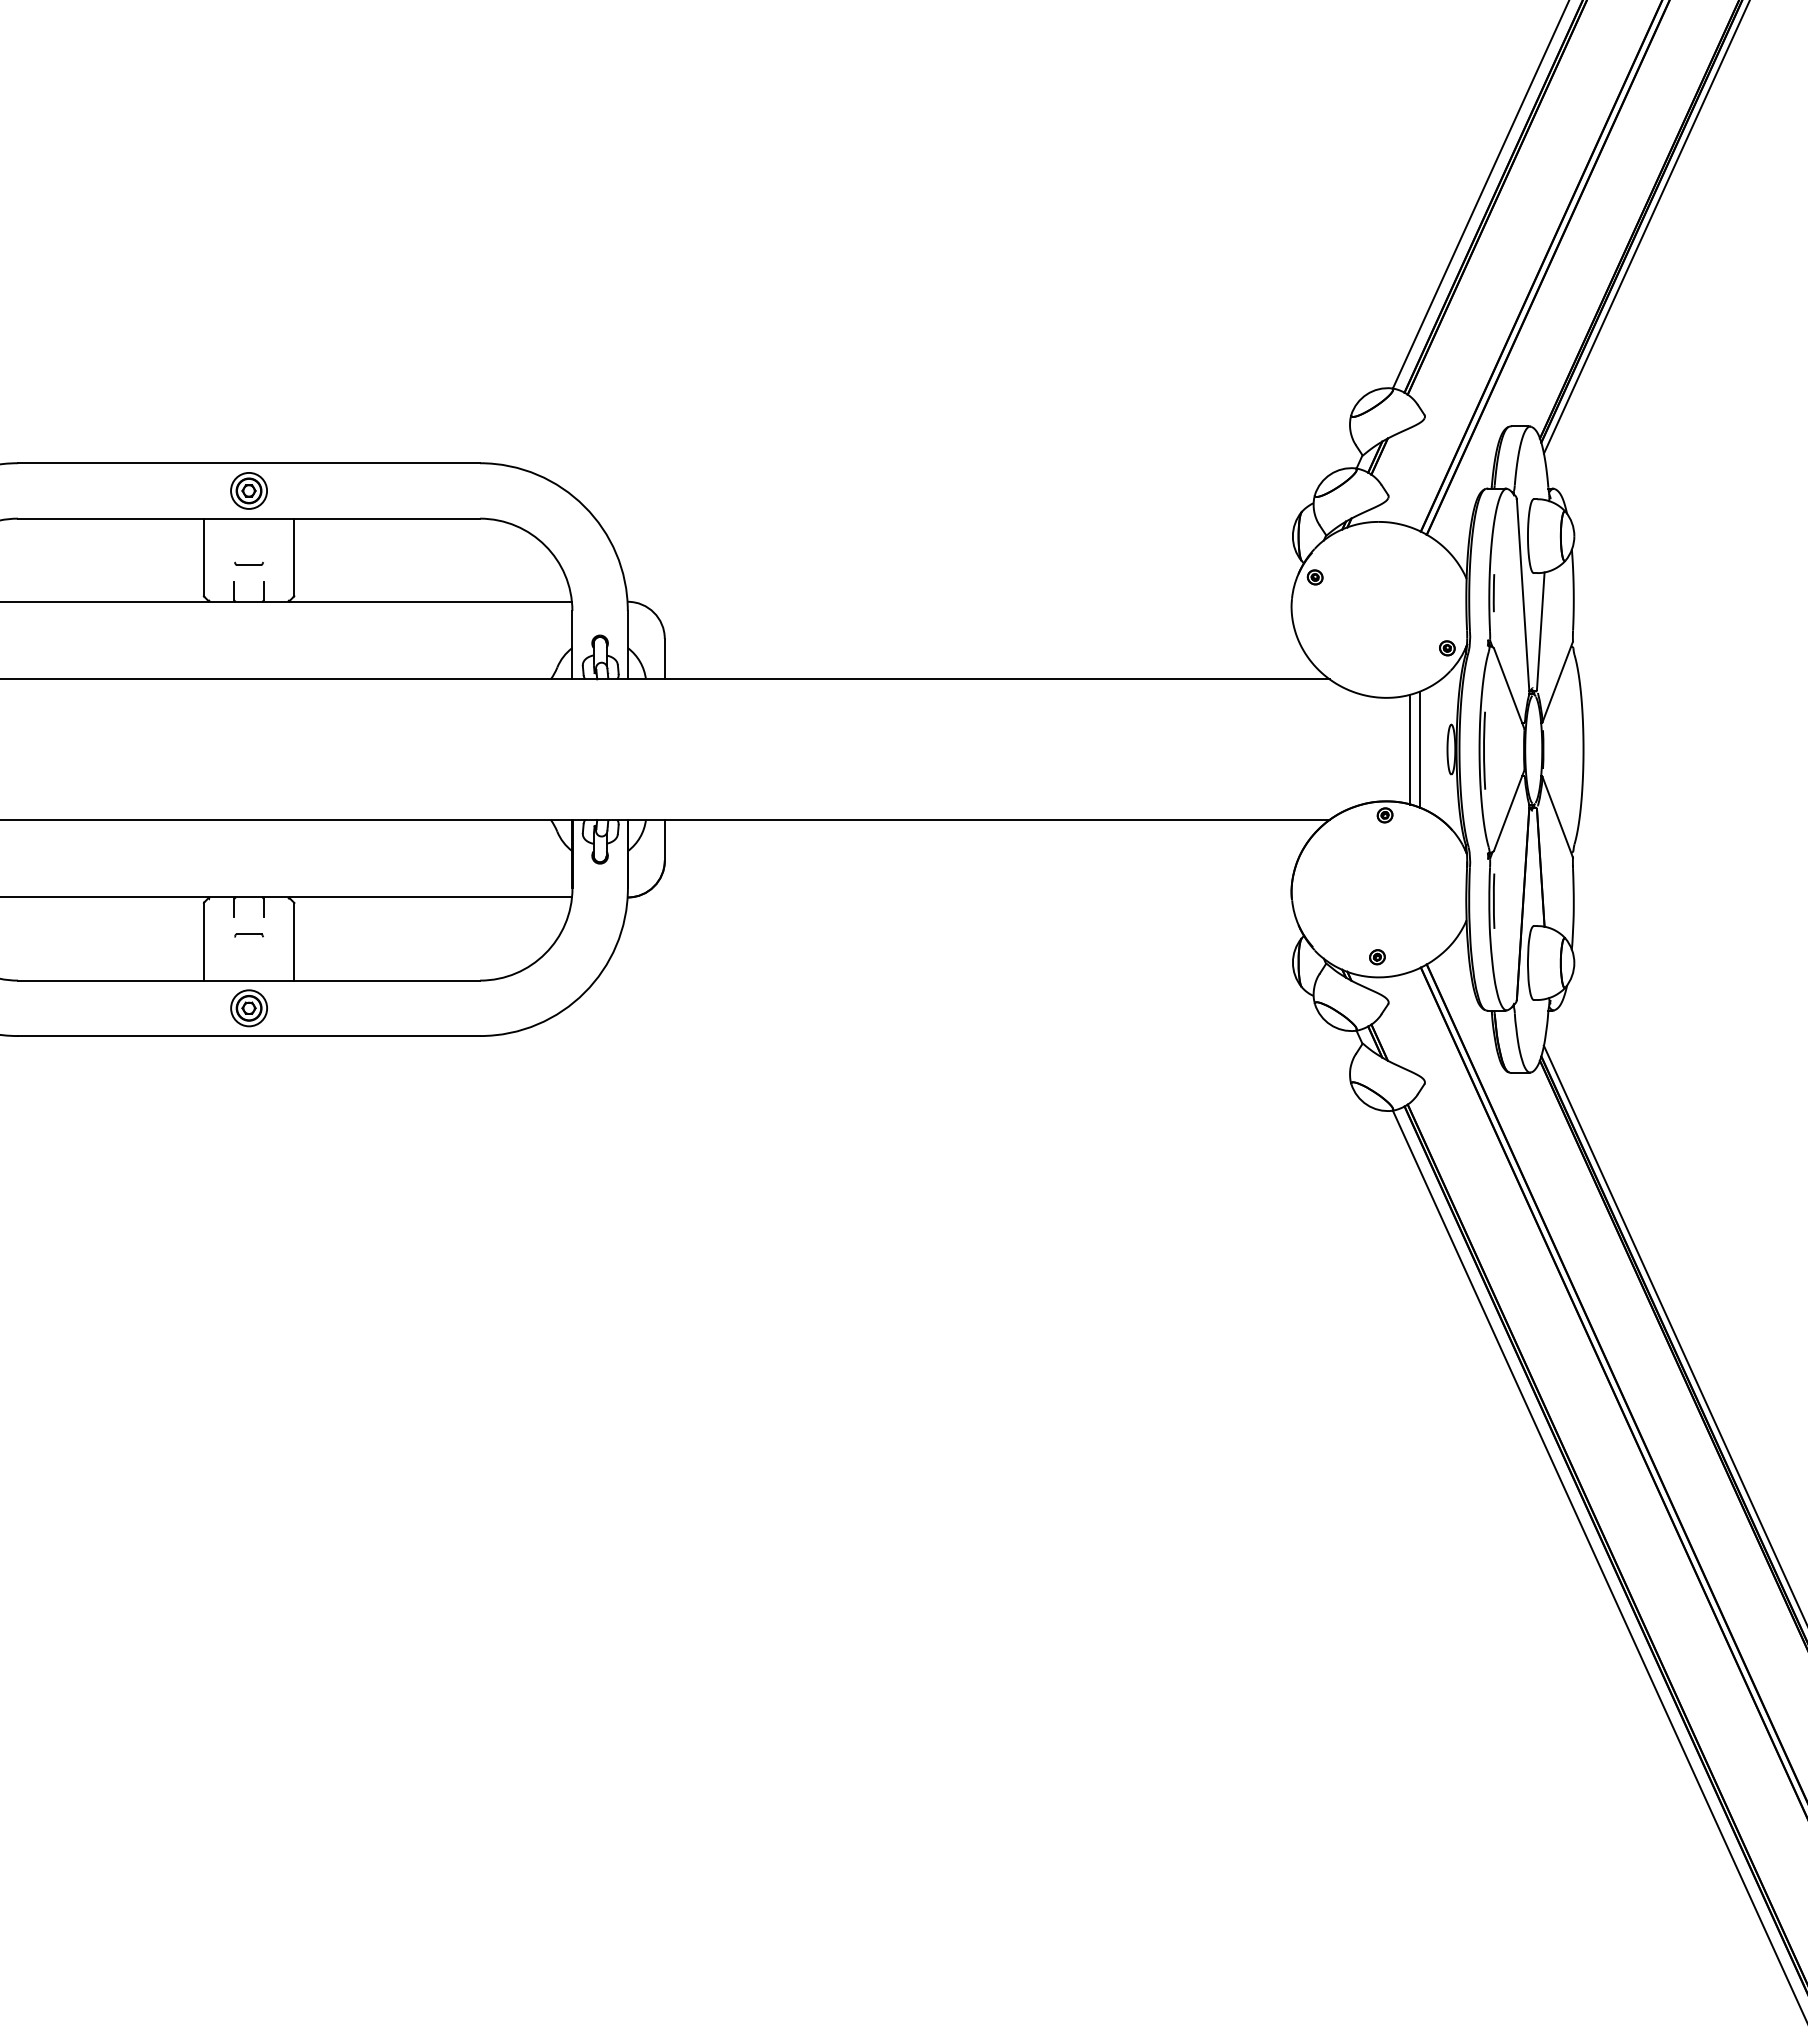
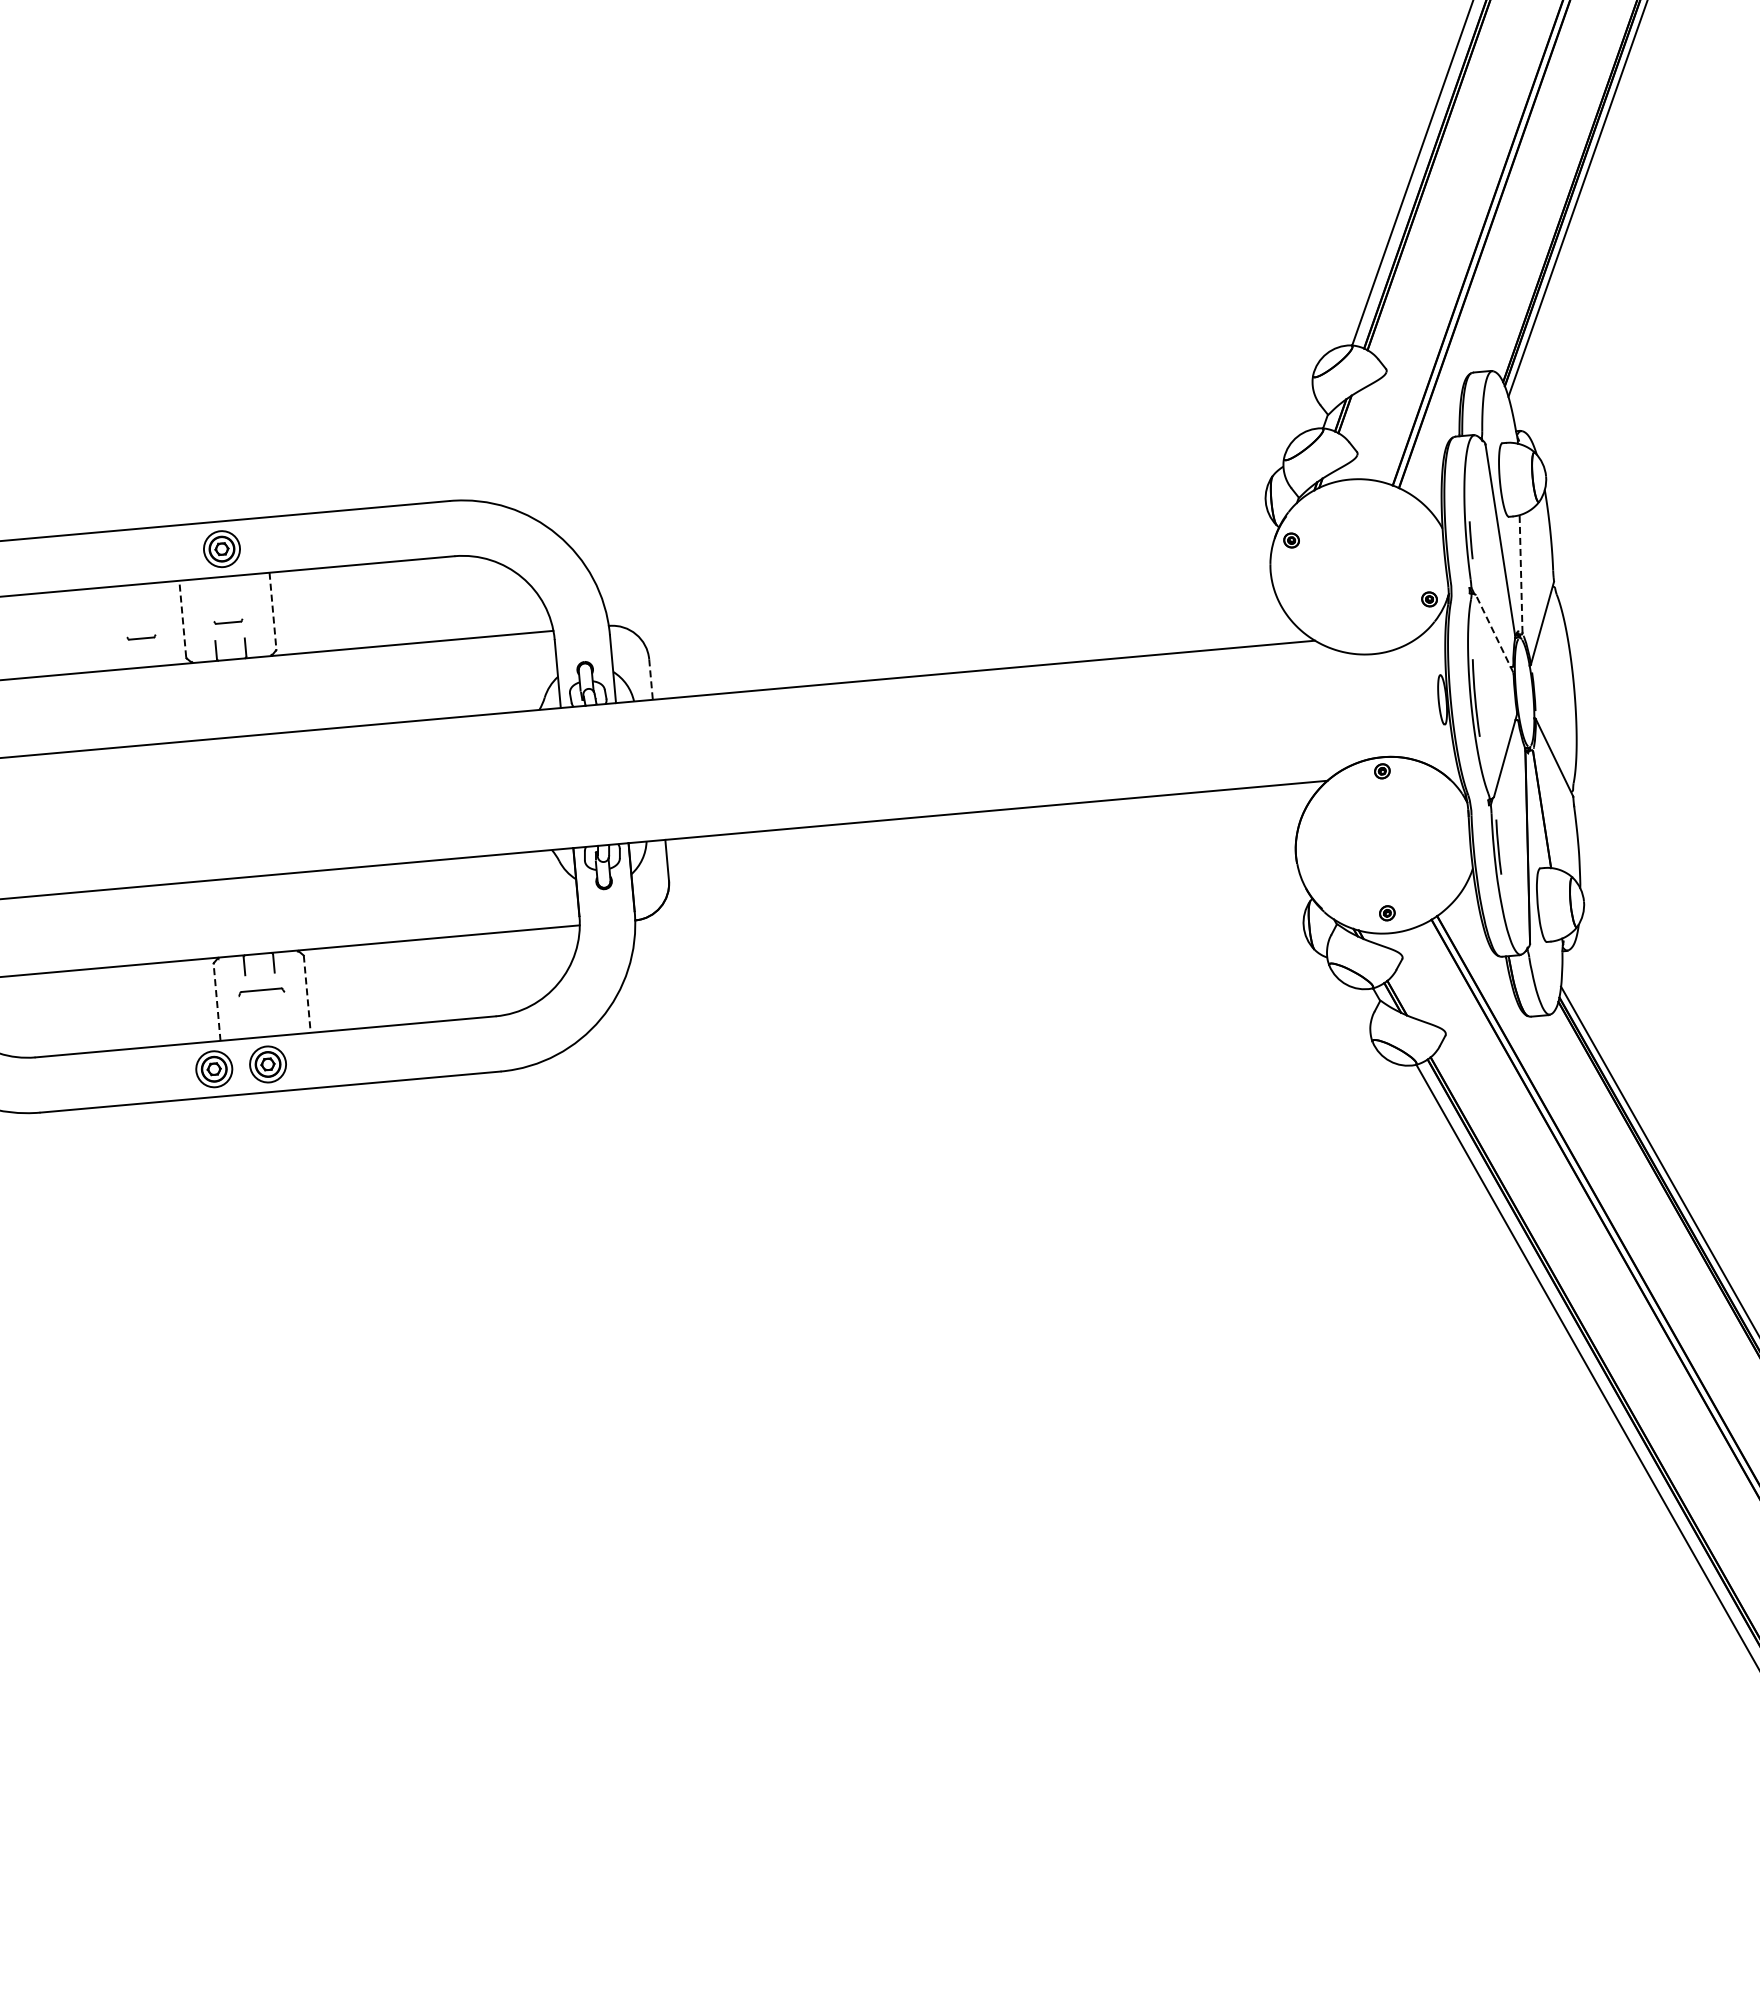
line: (203, 556) -> (182, 618), solid -> dashed
line: (294, 557) -> (273, 611), solid -> dashed
part: (160, 571) -> (140, 637), added
line: (1540, 631) -> (1520, 574), solid -> dashed
line: (664, 659) -> (650, 680), solid -> dashed
line: (1509, 688) -> (1495, 633), solid -> dashed
line: (1410, 749) -> (1401, 703), removed
line: (1419, 749) -> (1410, 702), removed
part: (248, 935) -> (260, 991), size x1.6
line: (203, 941) -> (216, 1001), solid -> dashed
line: (294, 941) -> (307, 993), solid -> dashed
part: (194, 1008) -> (213, 1069), added

